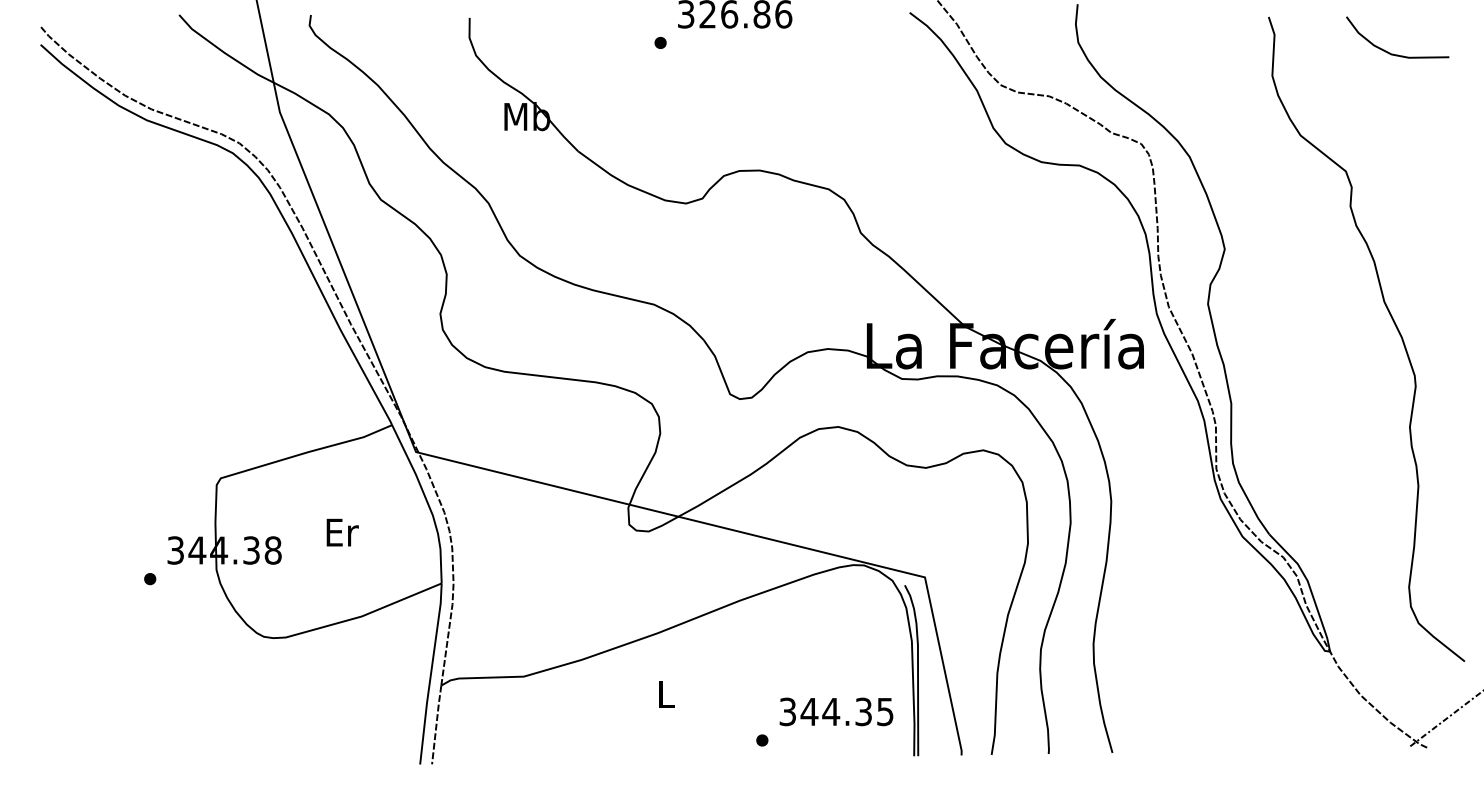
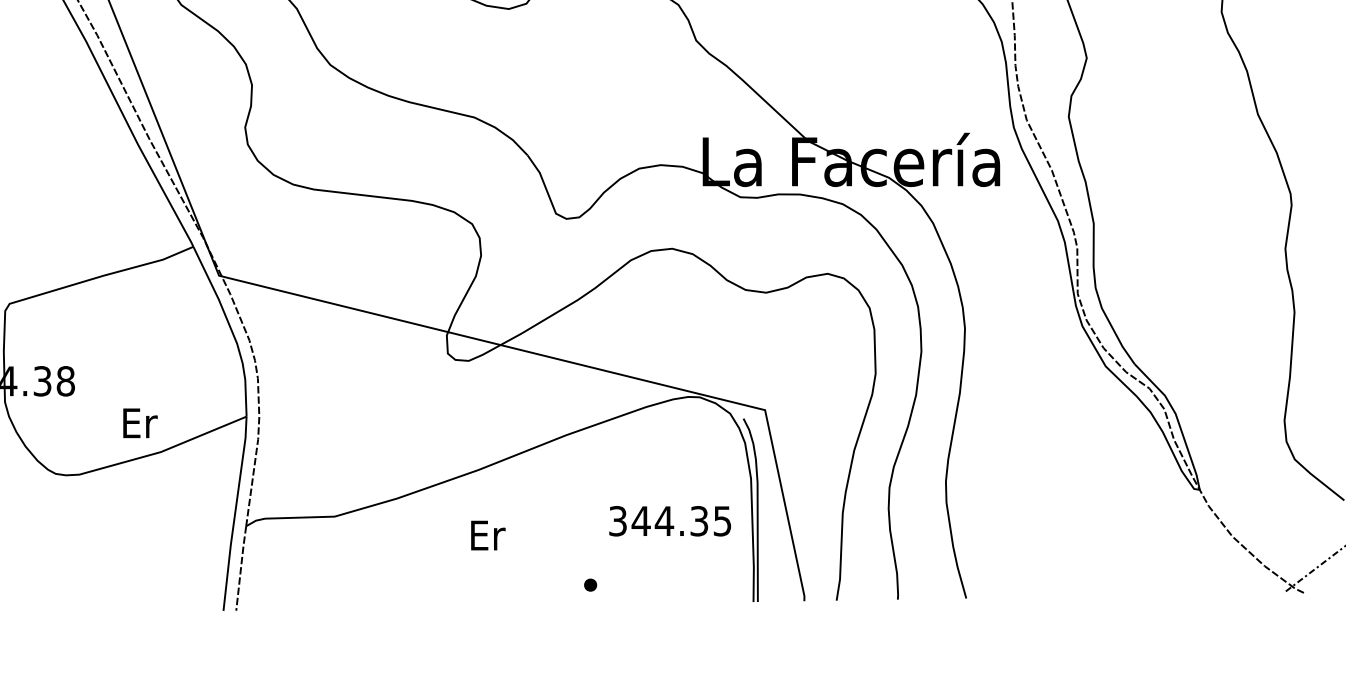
text: (342, 532) -> (140, 423), moved
text: (667, 694) -> (488, 535), L -> Er
text: (836, 711) -> (670, 520), moved

